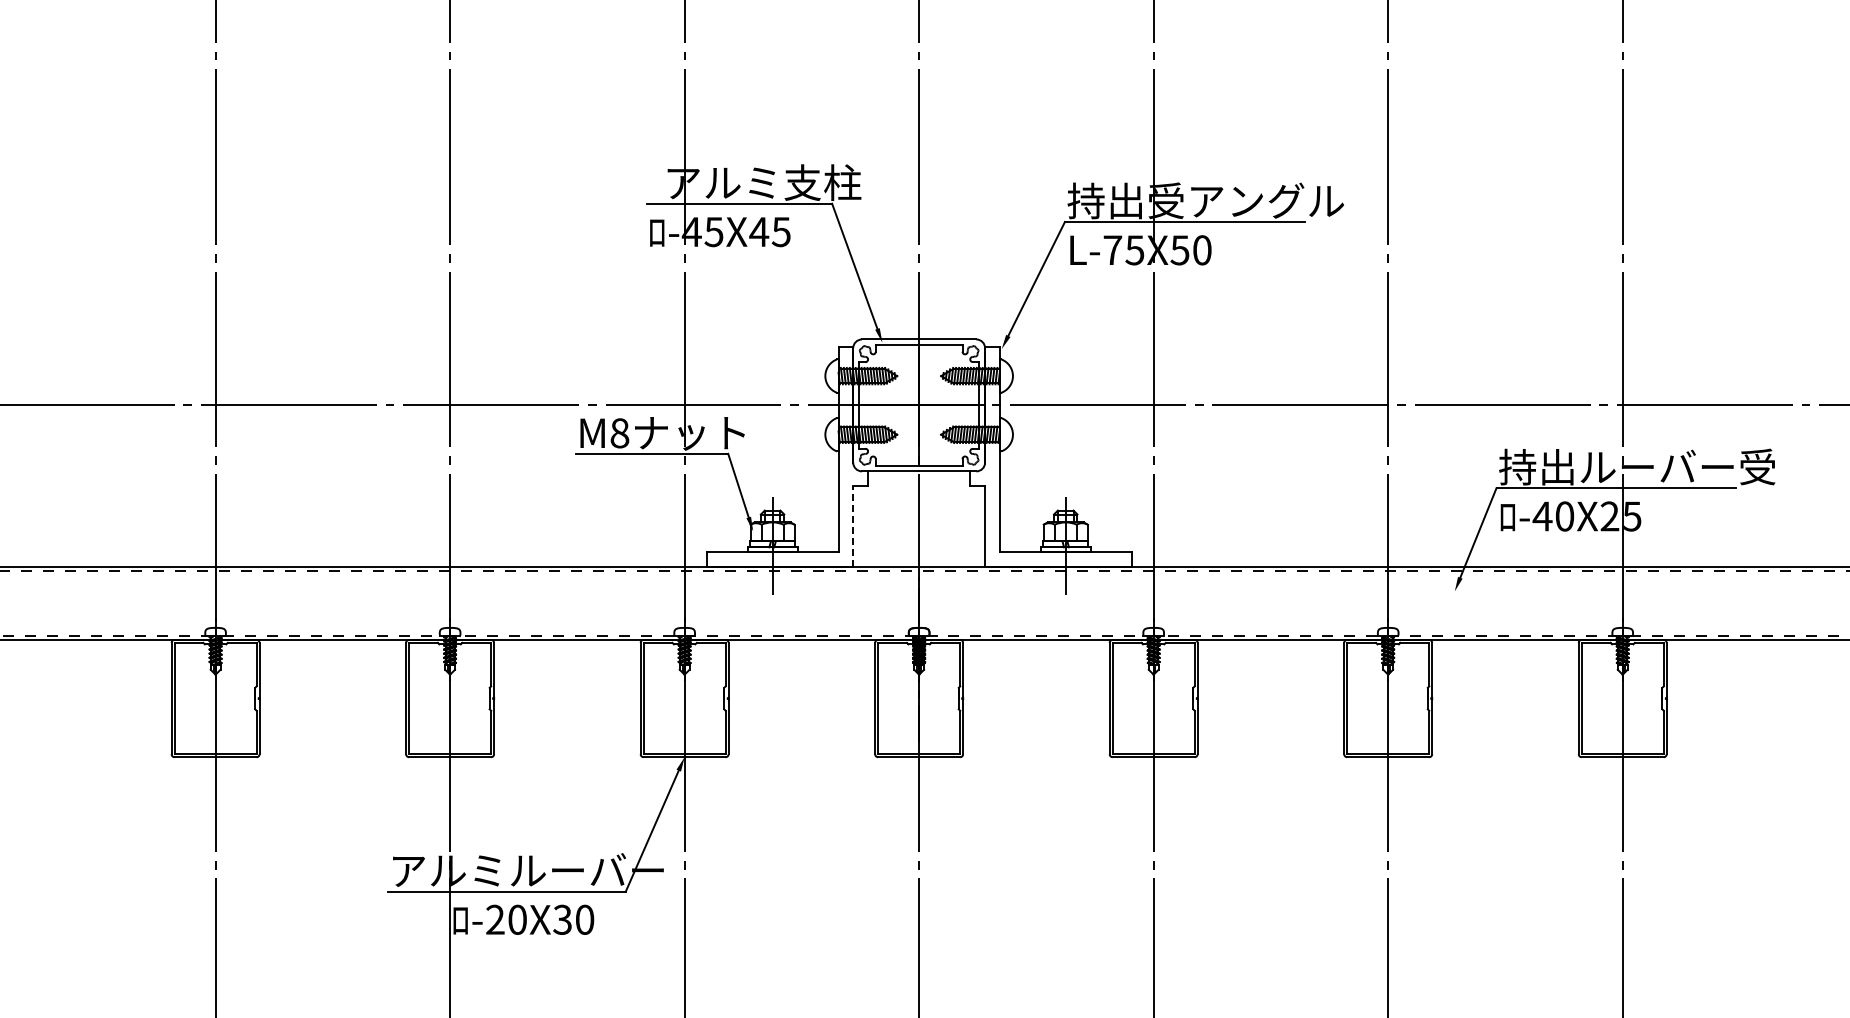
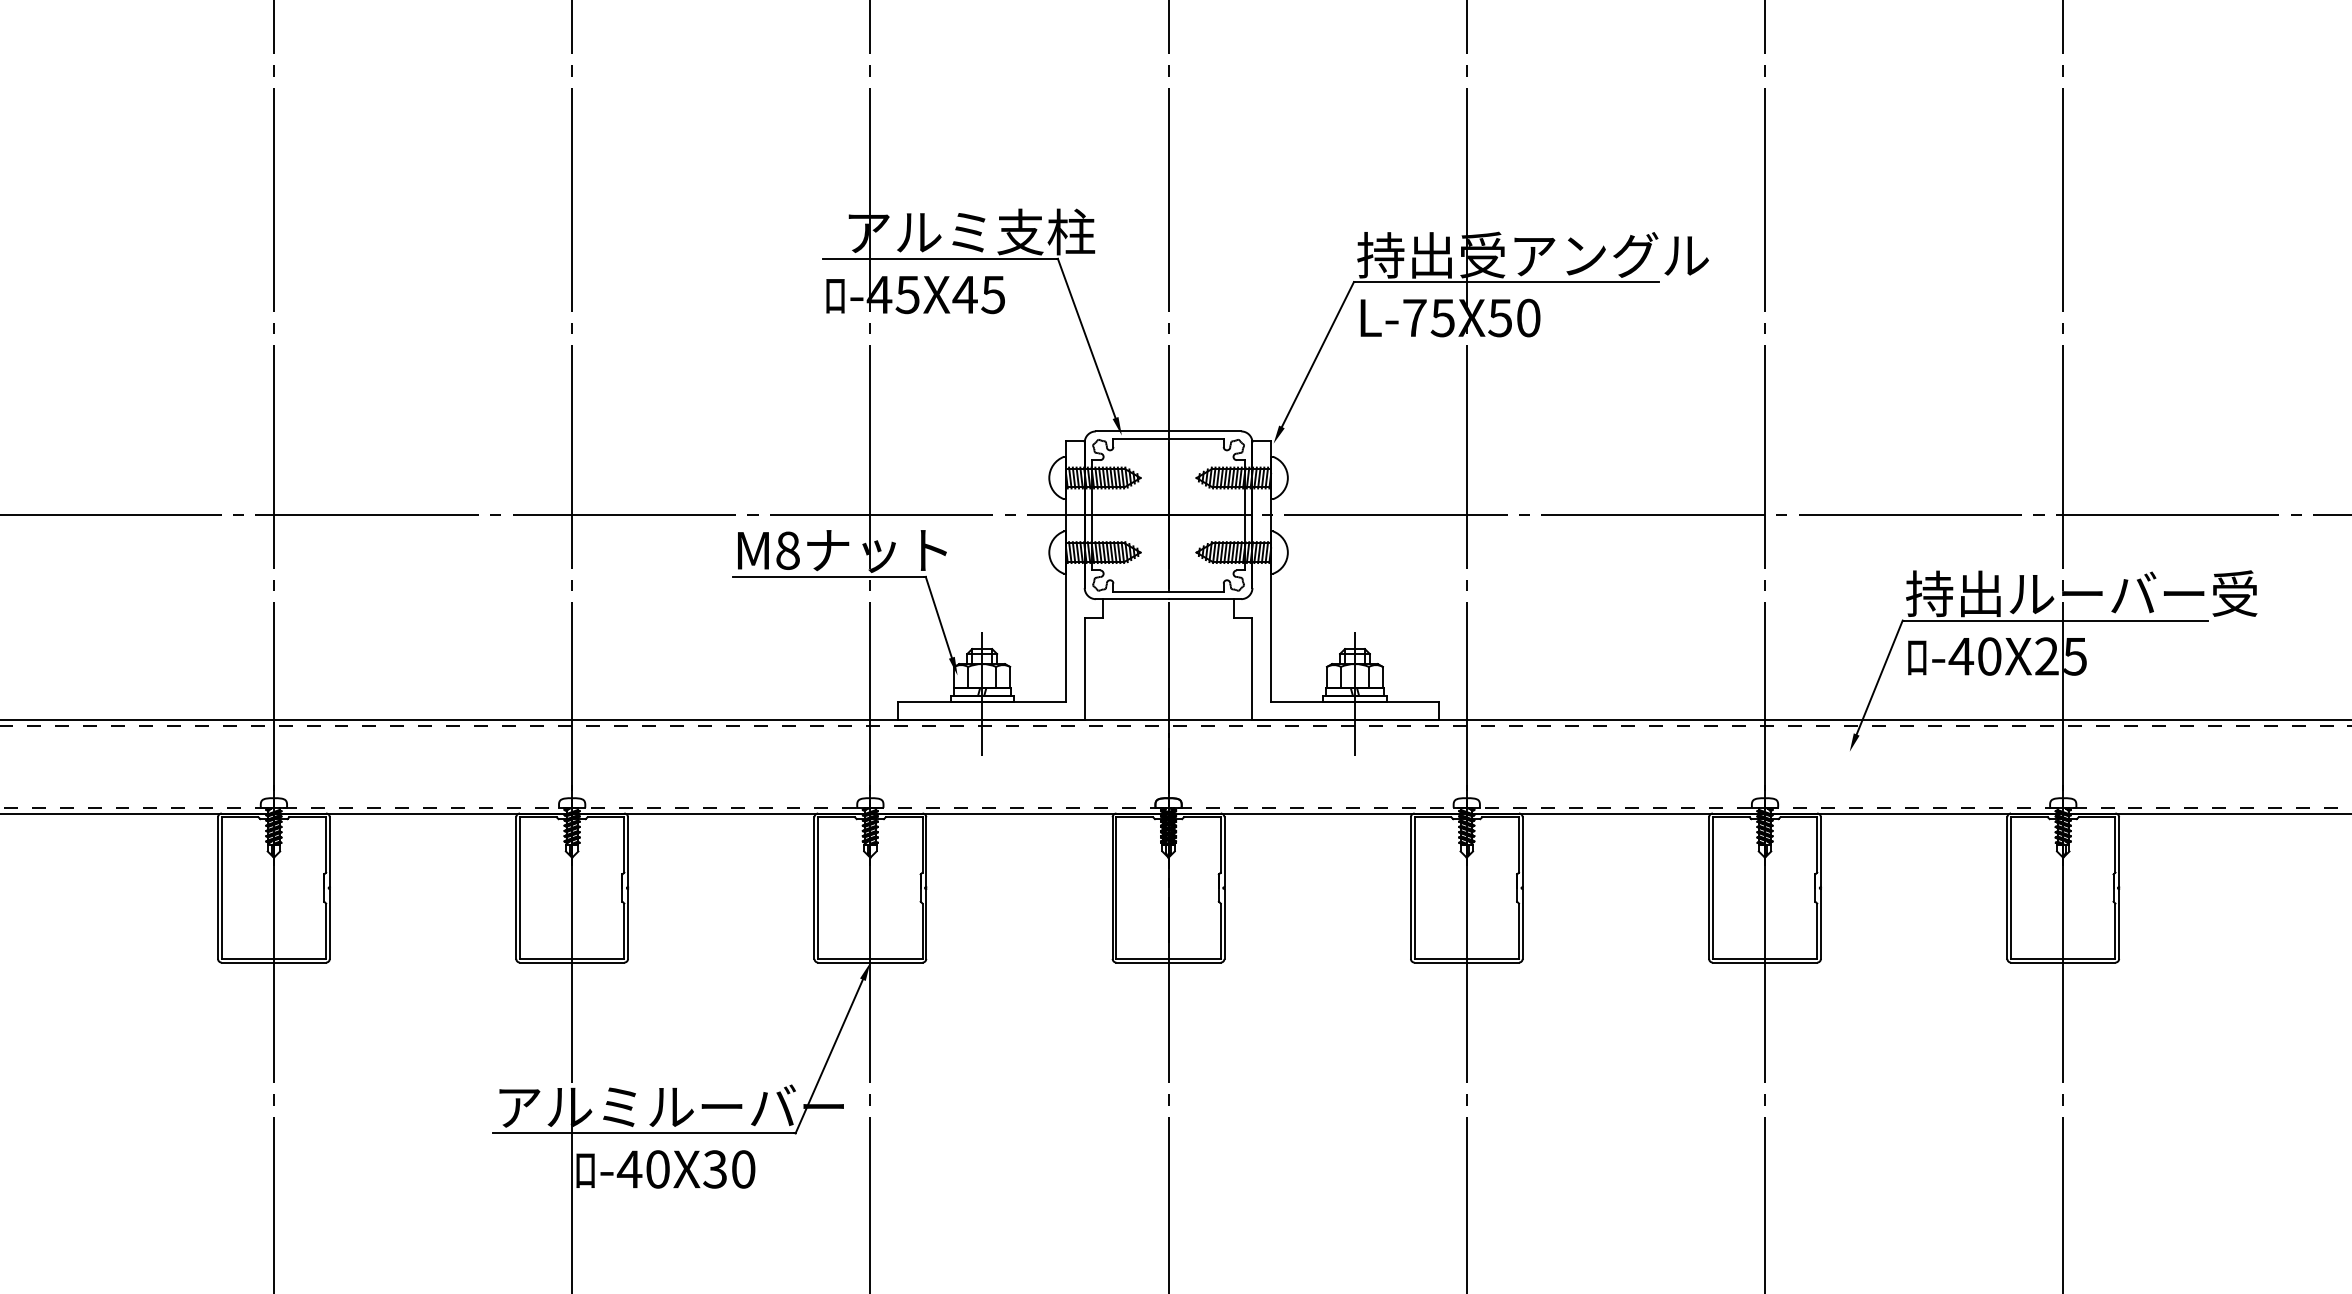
line: (853, 525) -> (1085, 667), dashed -> solid
text: (495, 919) -> (629, 1168), -20X30 -> -40X30

